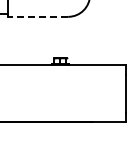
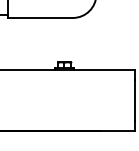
line: (37, 16) -> (40, 17), dashed -> solid

